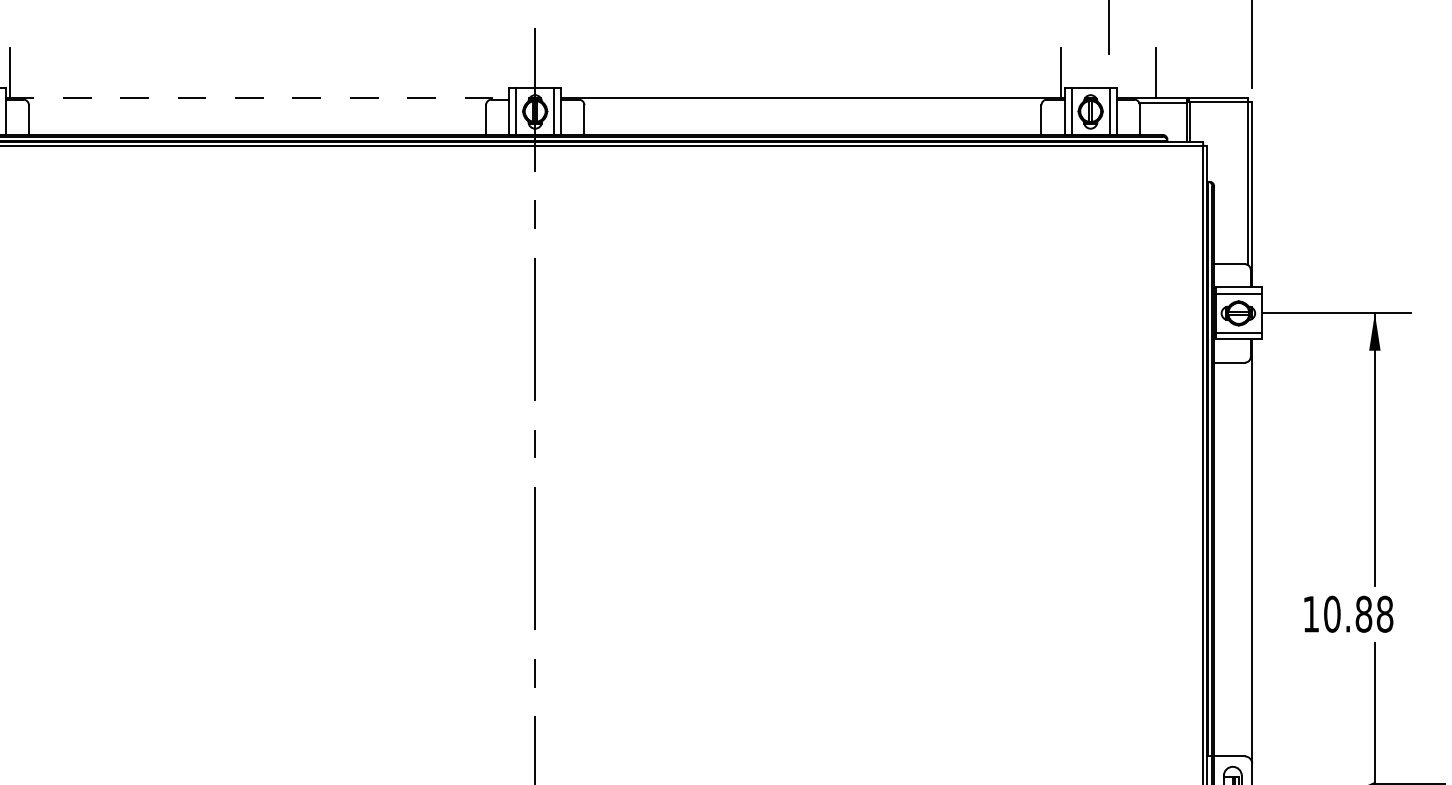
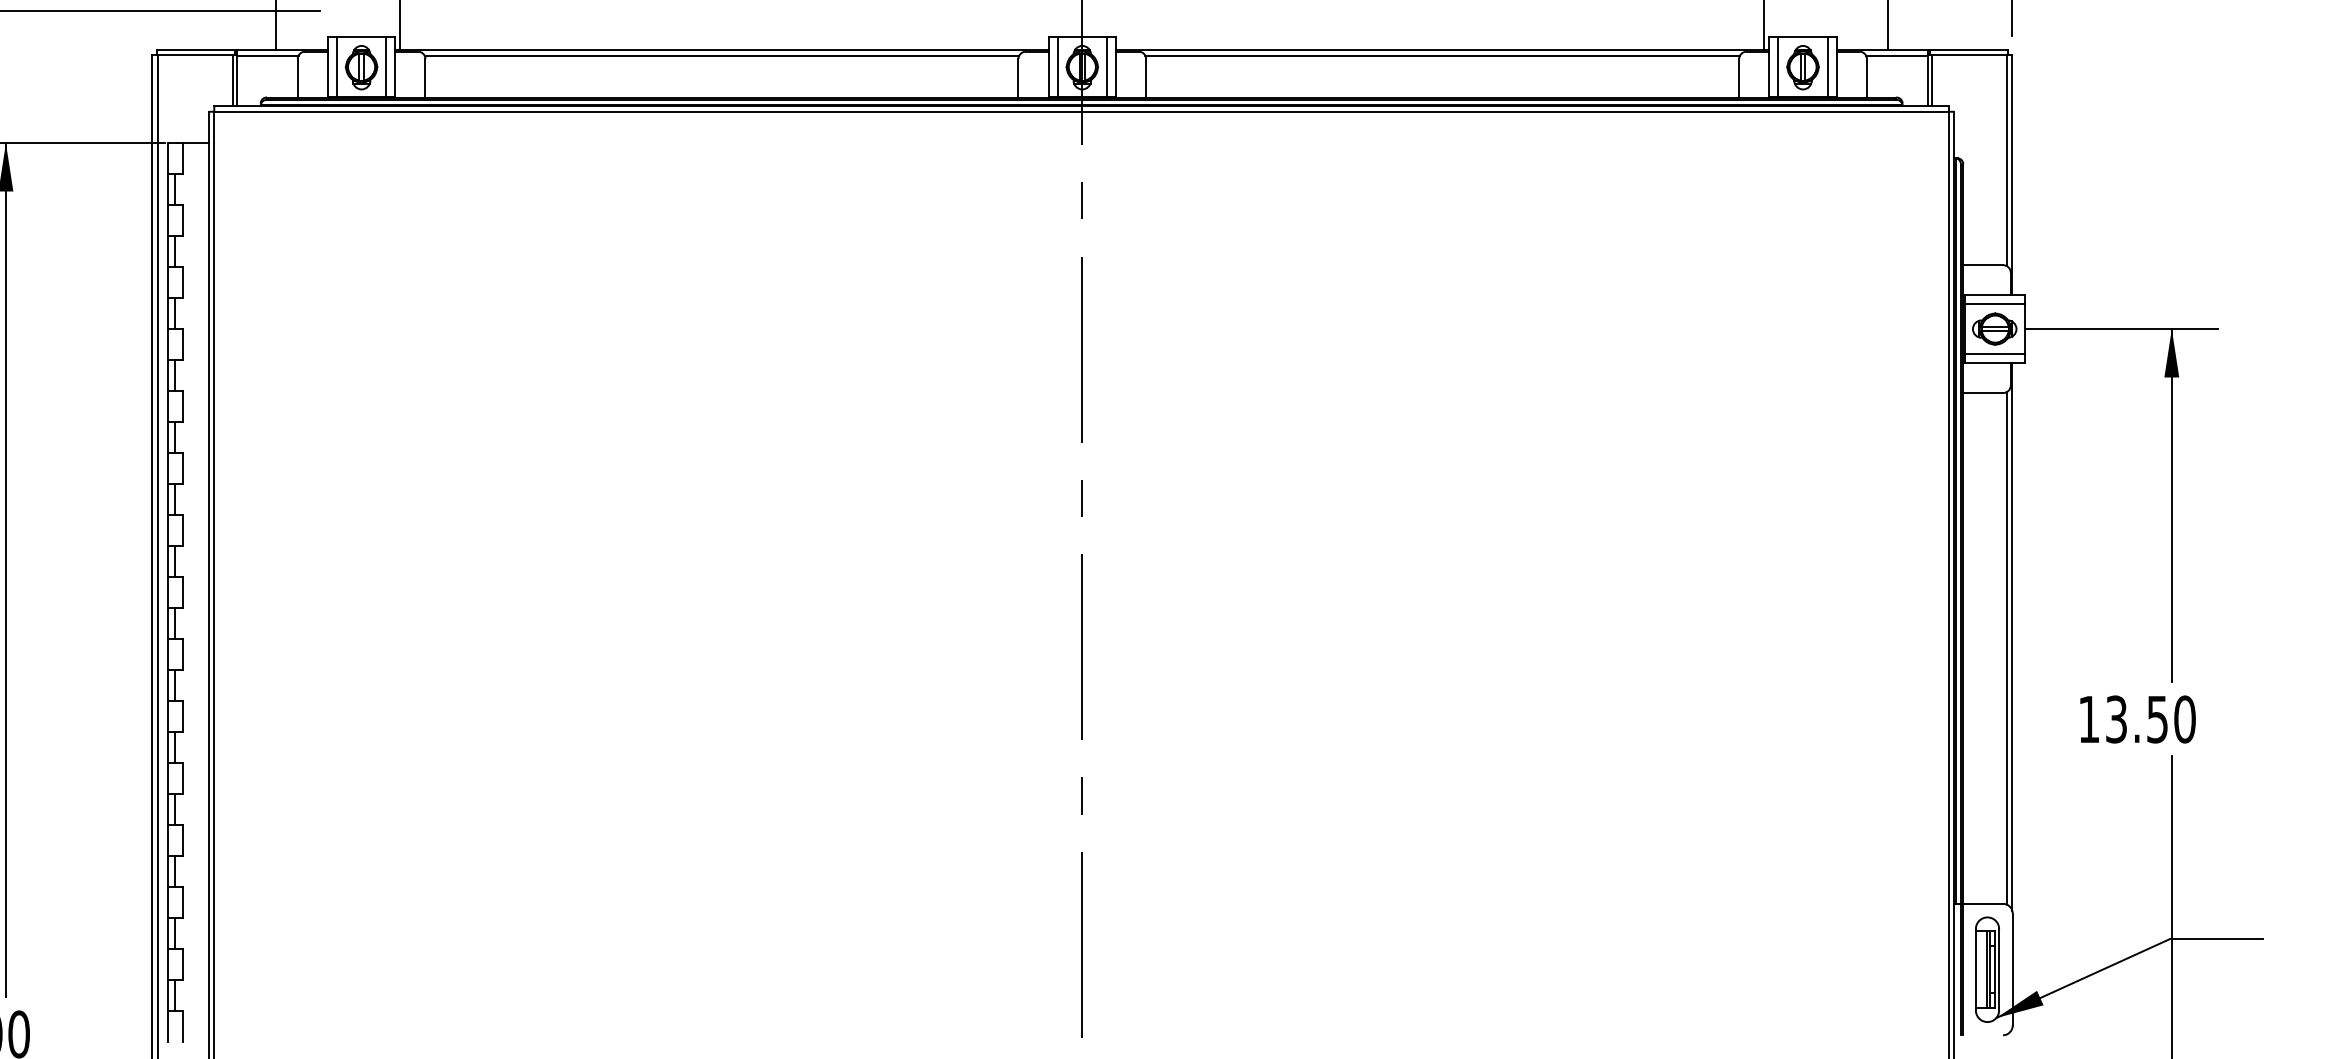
line: (257, 98) -> (721, 50), dashed -> solid
line: (257, 102) -> (721, 55), added
line: (812, 102) -> (1442, 55), added
line: (1247, 559) -> (2006, 648), added
text: (1358, 614) -> (2150, 719), 10.88 -> 13.50

